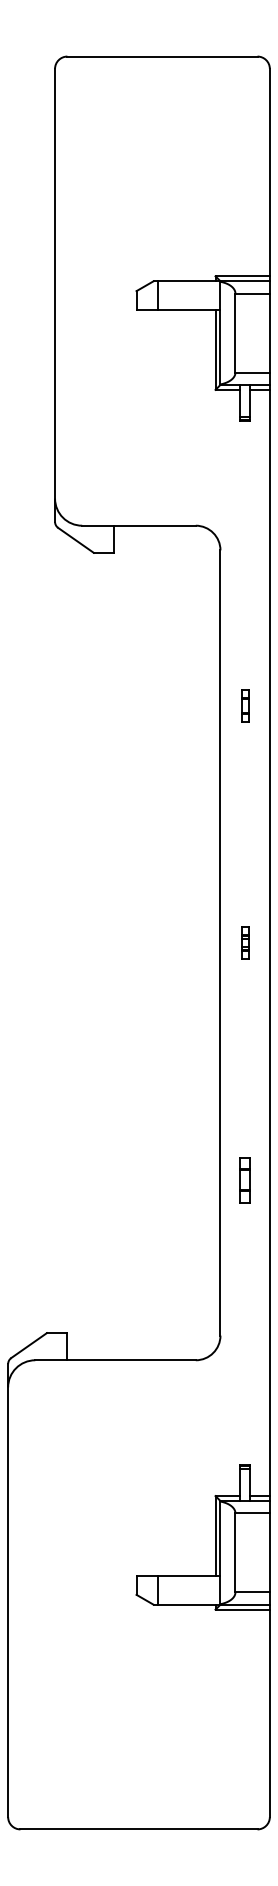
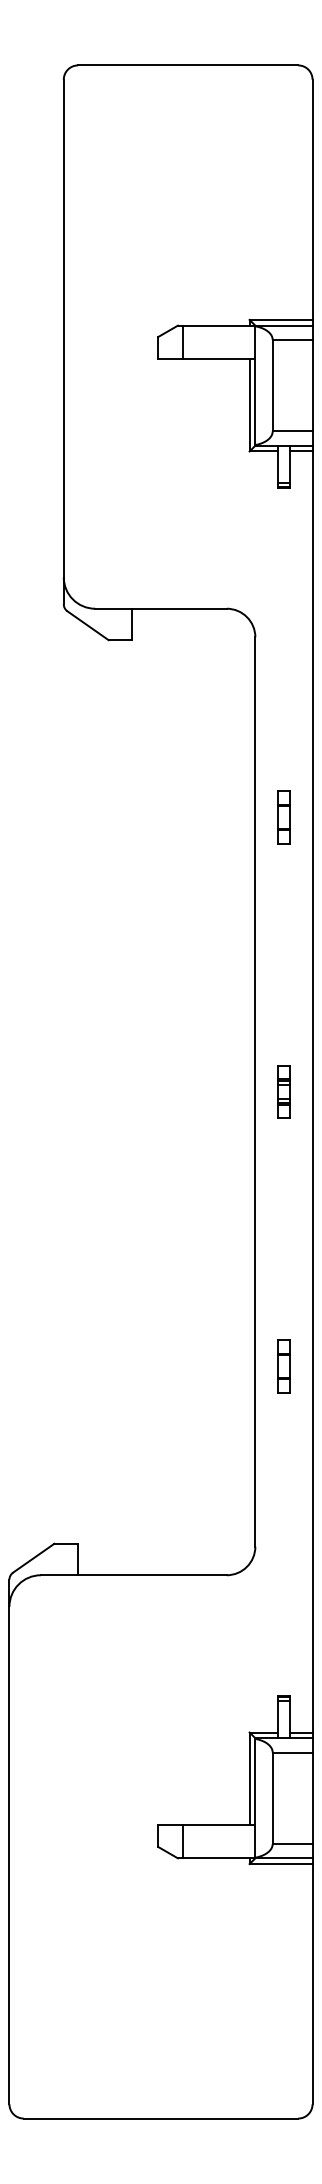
part: (244, 705) -> (283, 816), size x1.43
part: (244, 942) -> (283, 1091), size x1.43

